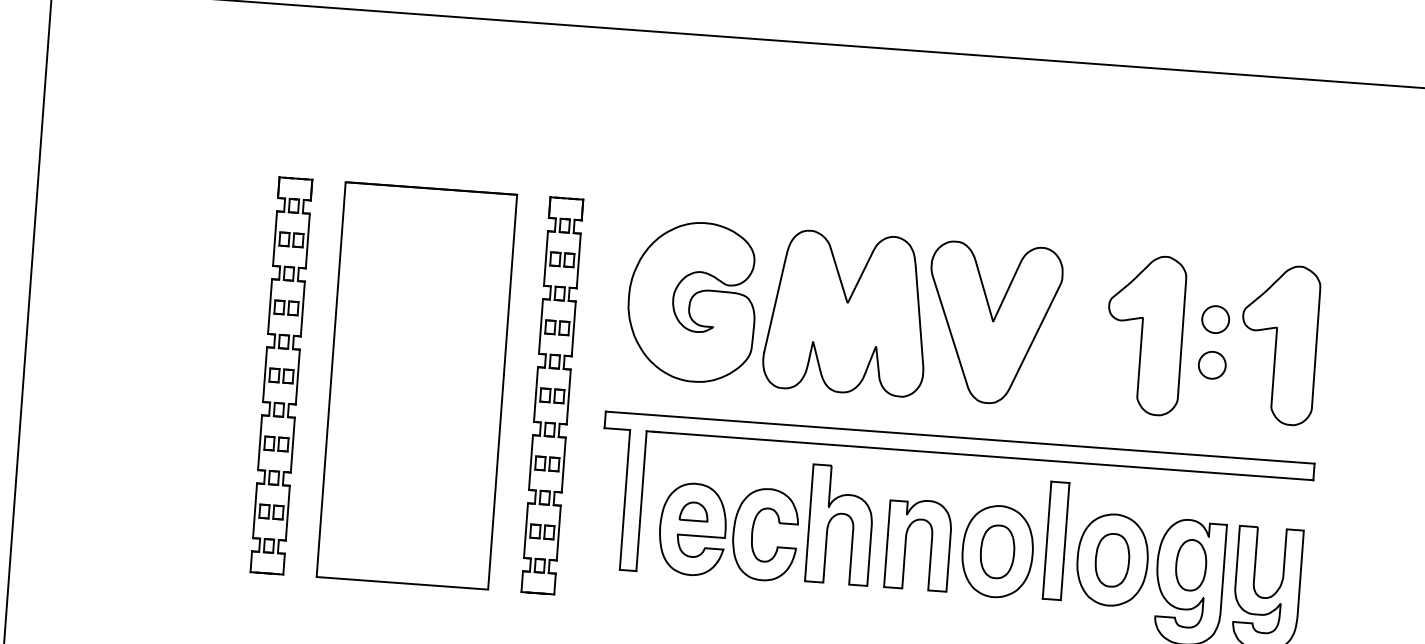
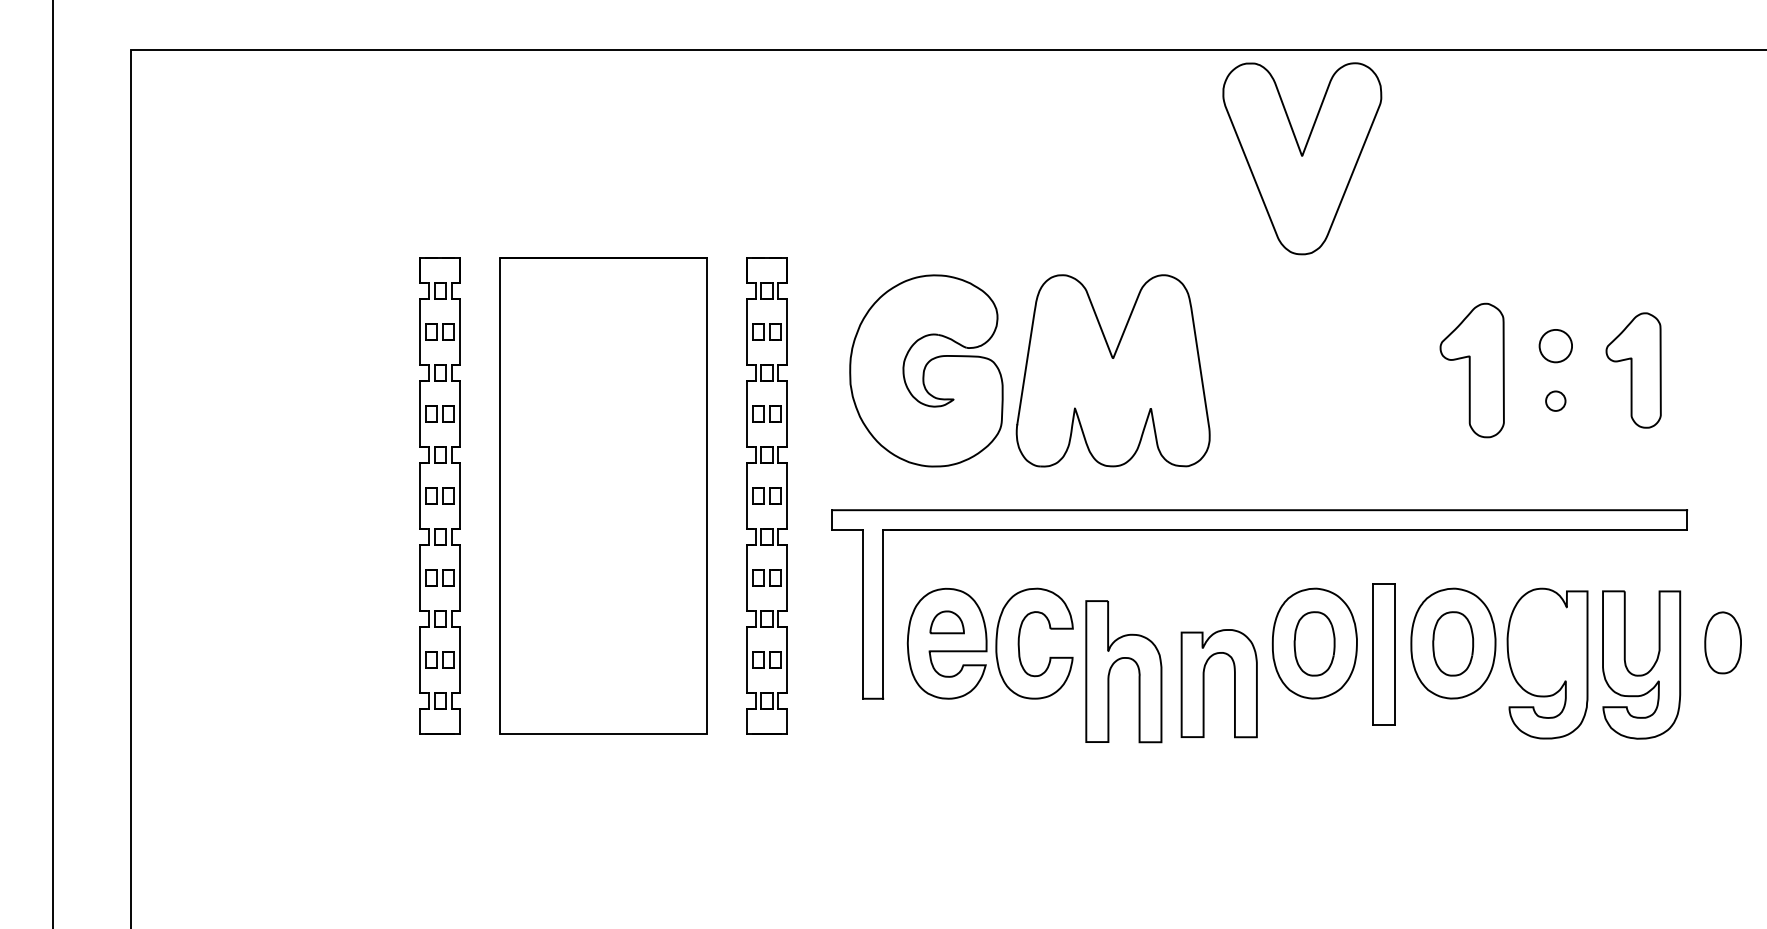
part: (993, 323) -> (1302, 158), moved
part: (1145, 334) -> (1472, 370), size x0.7
part: (1278, 344) -> (1633, 370), size x0.6
circle: (1212, 365) -> (1555, 401), size x0.6
part: (834, 517) -> (1116, 662), moved
part: (1055, 540) -> (1383, 654), moved
part: (906, 544) -> (1204, 683), moved
curve: (1177, 563) -> (1706, 642), moved

